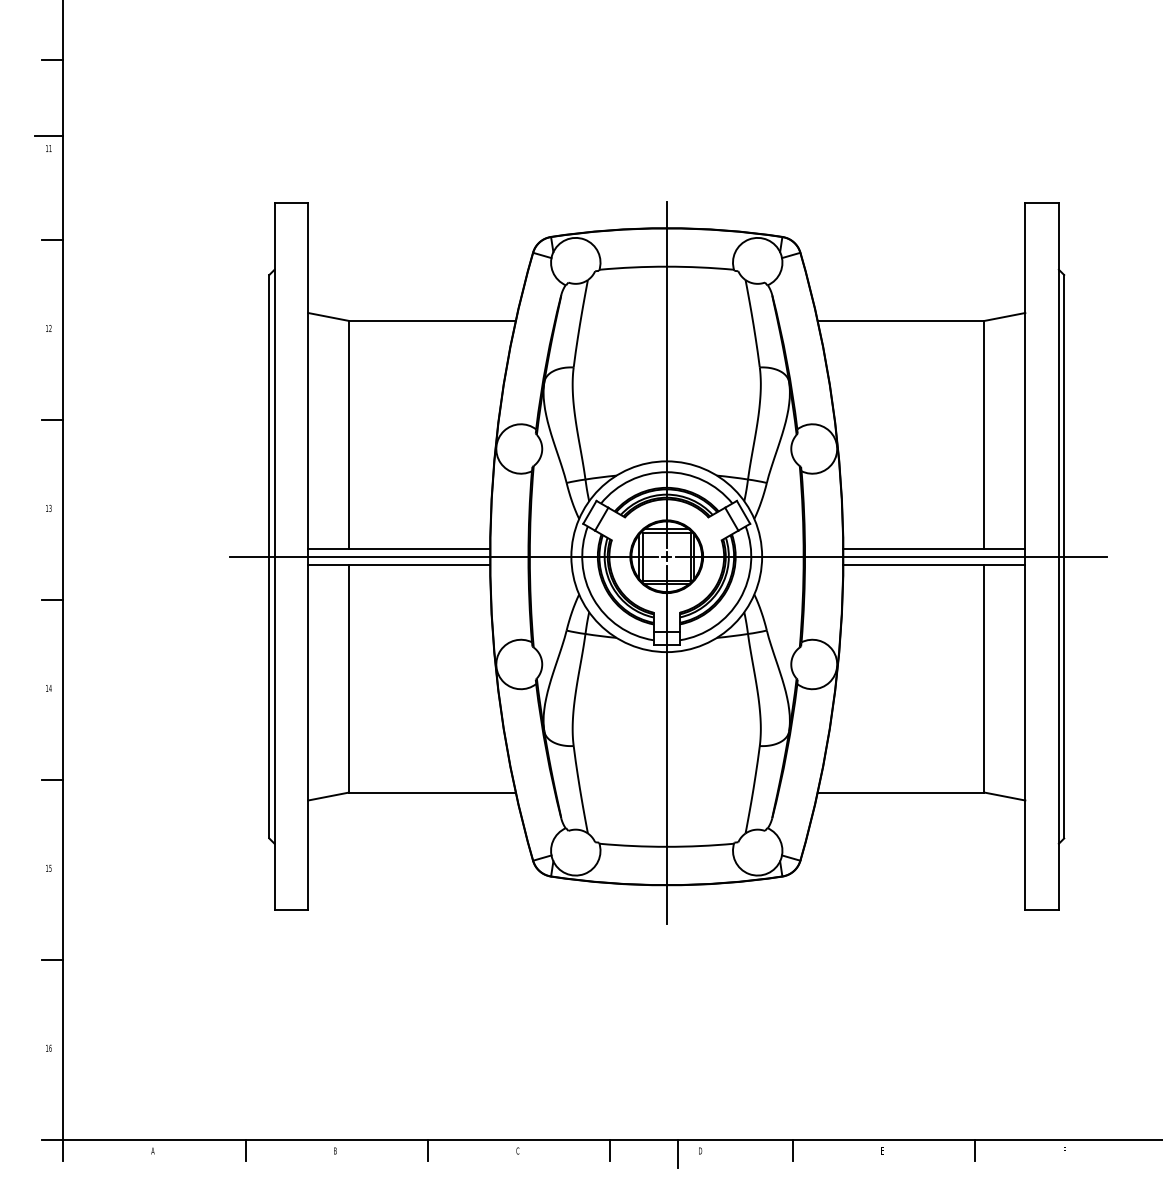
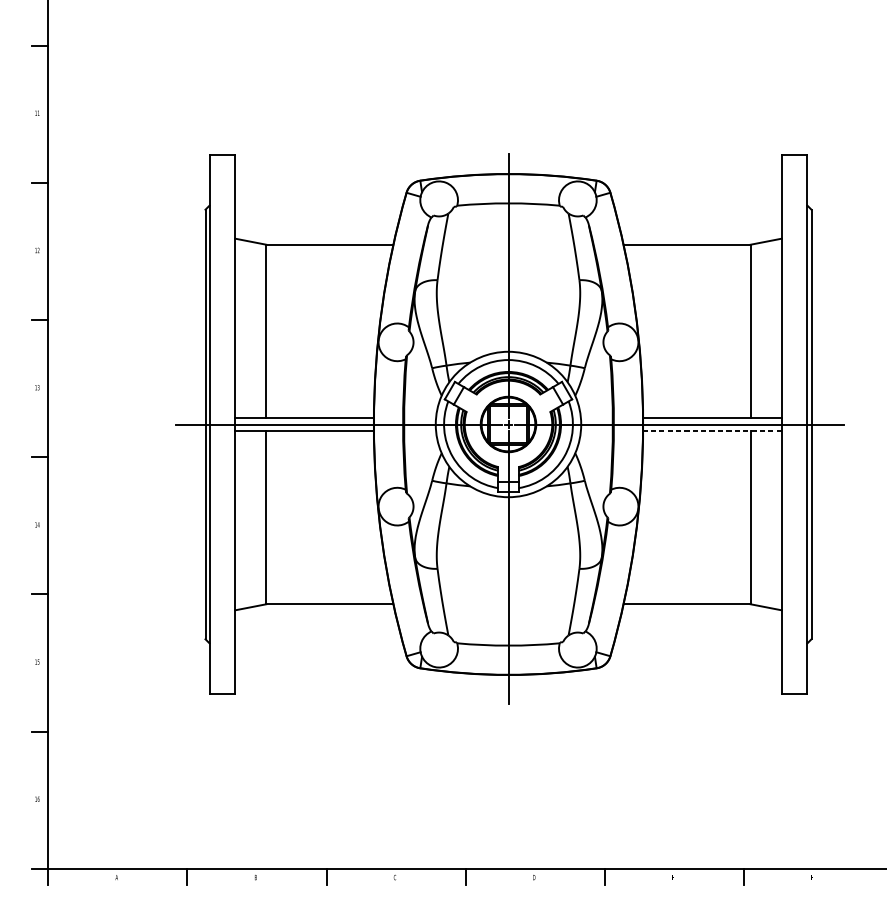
line: (48, 136) -> (37, 104), removed
line: (934, 564) -> (712, 430), solid -> dashed
line: (677, 1153) -> (516, 879), removed

